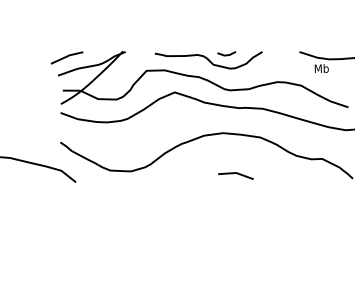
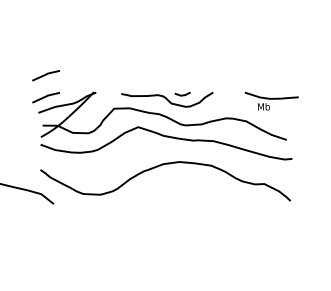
line: (67, 31) -> (46, 75), added
line: (234, 174) -> (189, 197), removed

